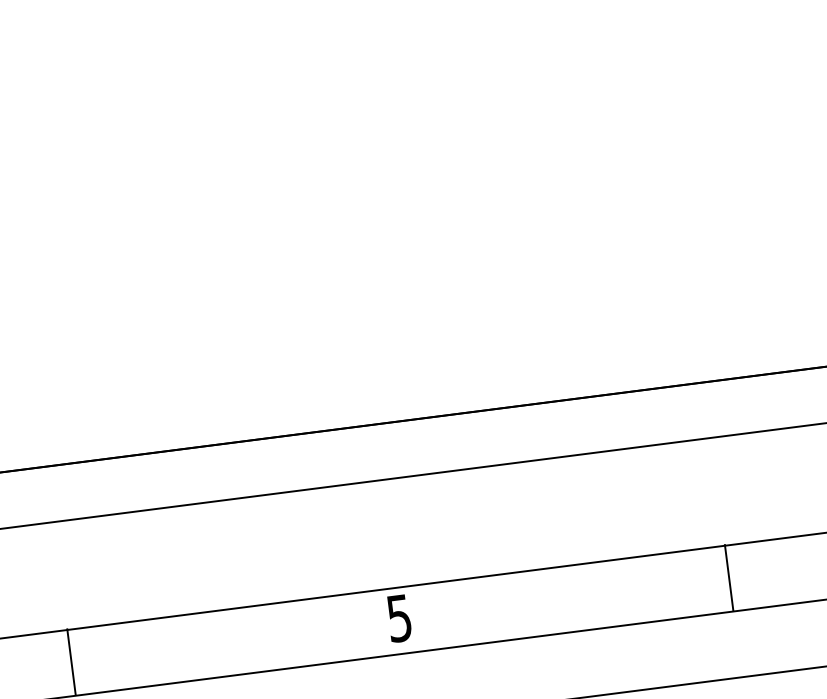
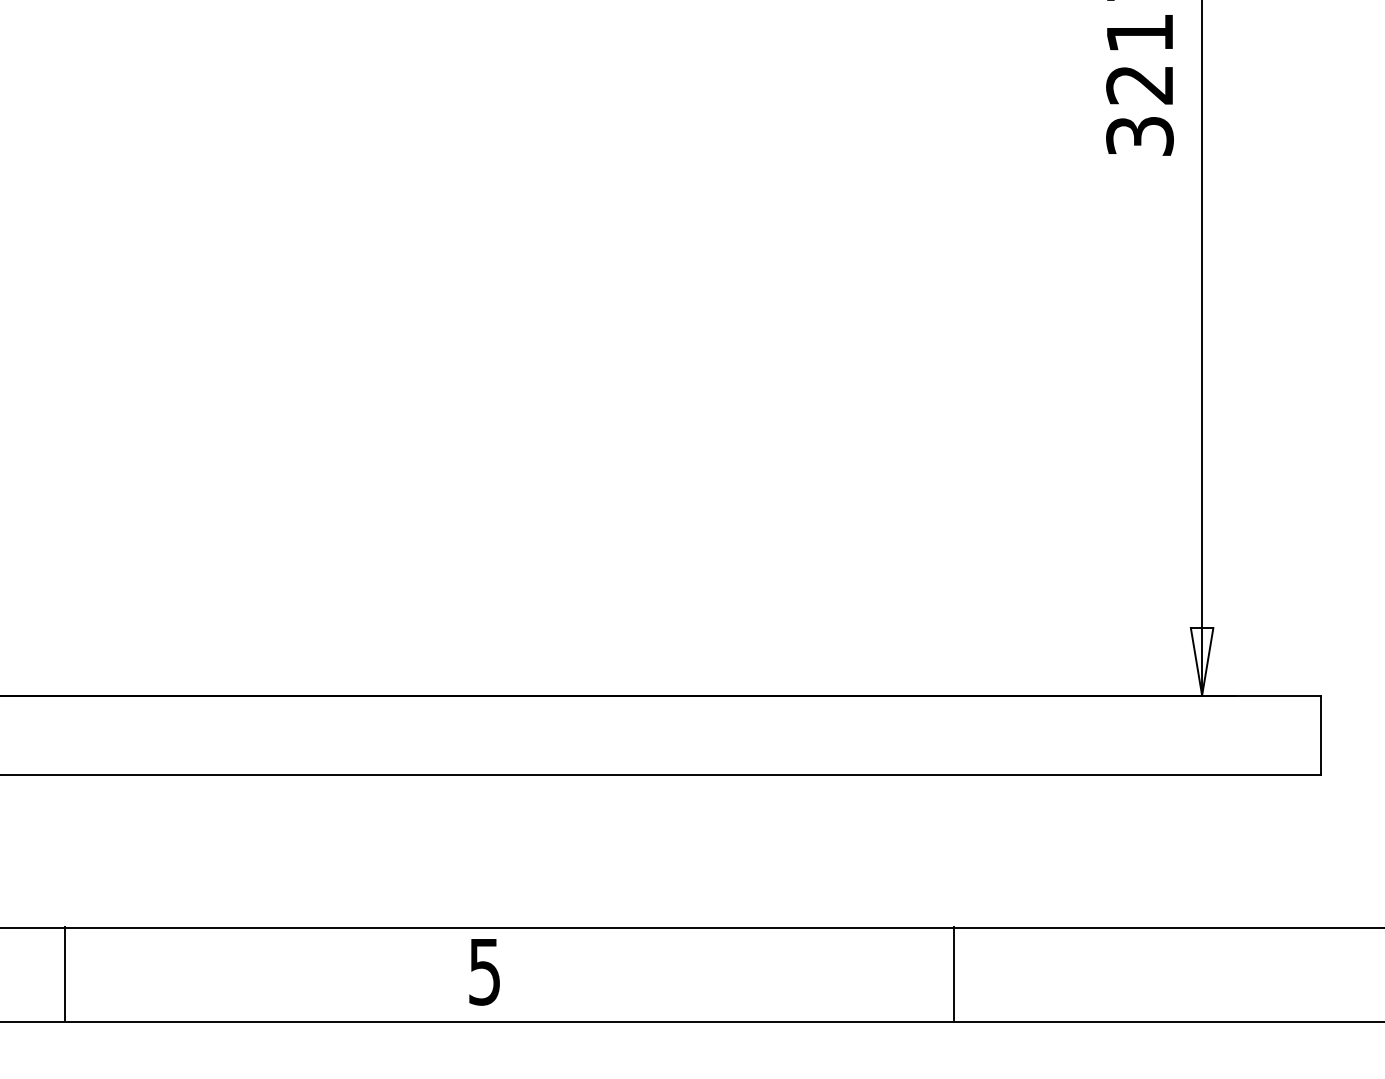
line: (71, 661) -> (65, 973), moved

